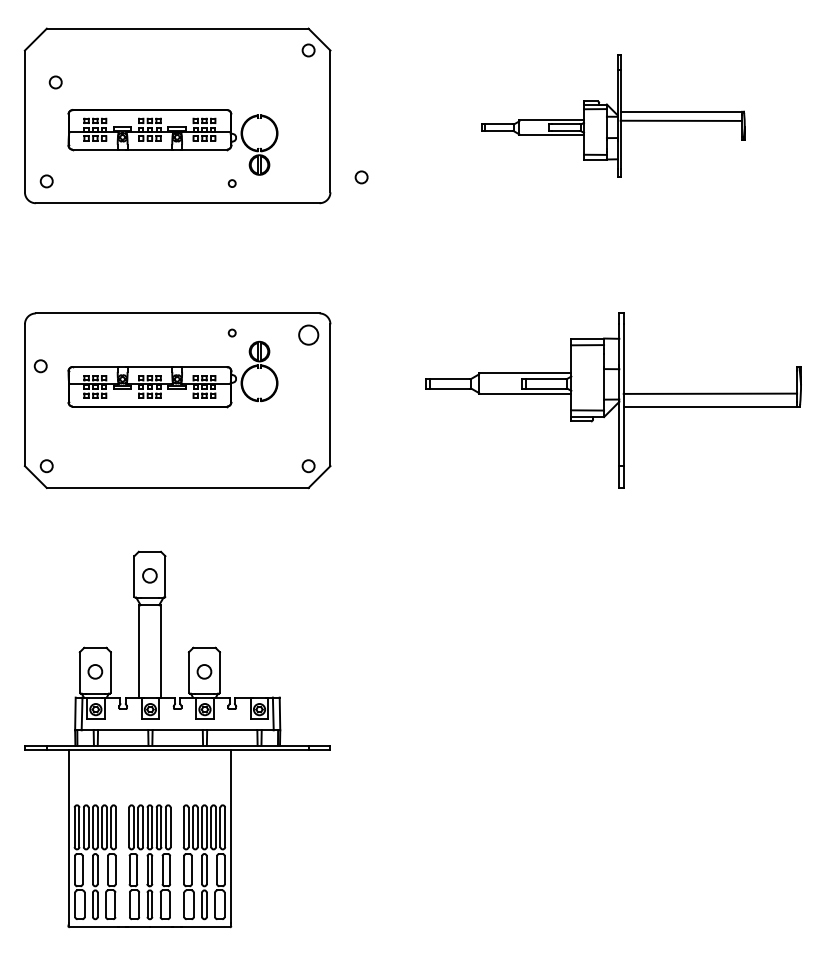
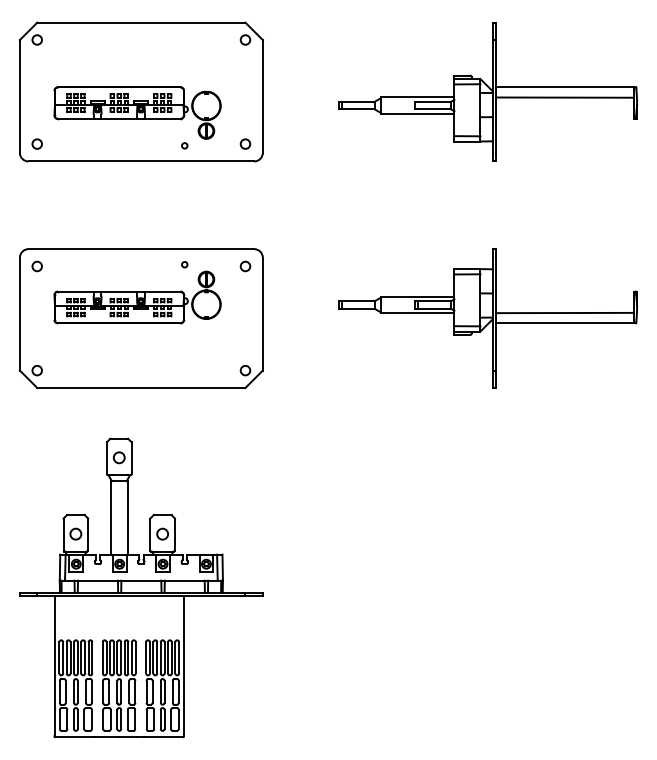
circle: (55, 82) -> (37, 40), moved
part: (613, 115) -> (487, 91), size x1.43
circle: (361, 177) -> (245, 144), moved
circle: (308, 335) -> (245, 266), size x0.62
circle: (40, 366) -> (37, 266), moved

